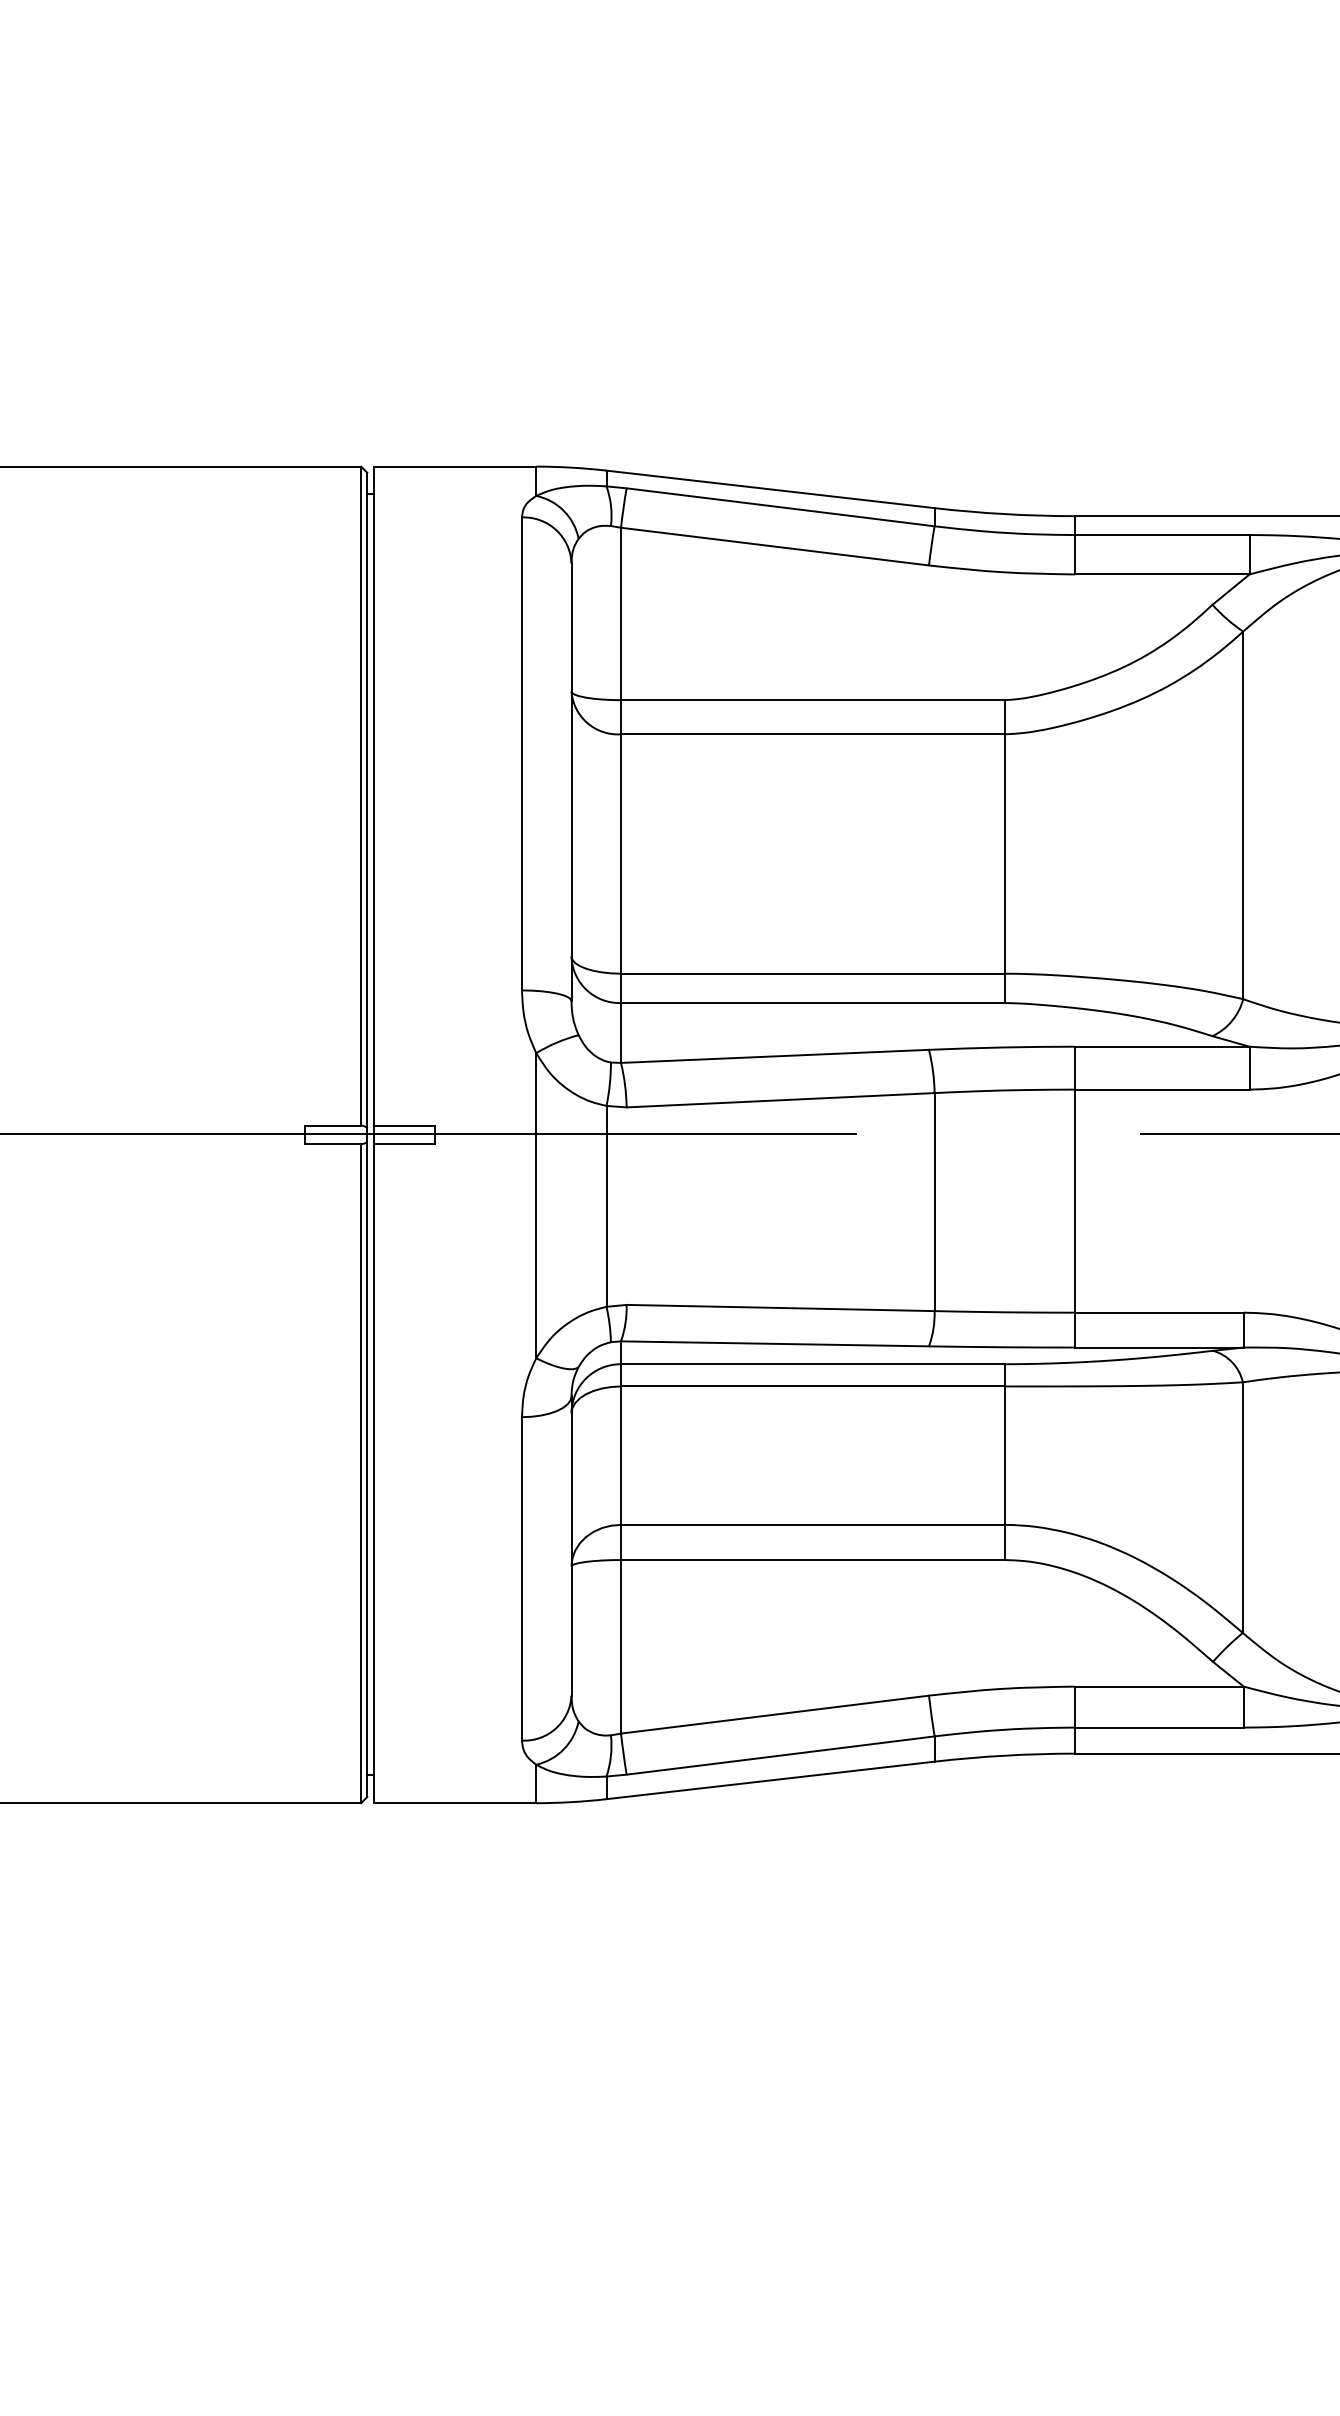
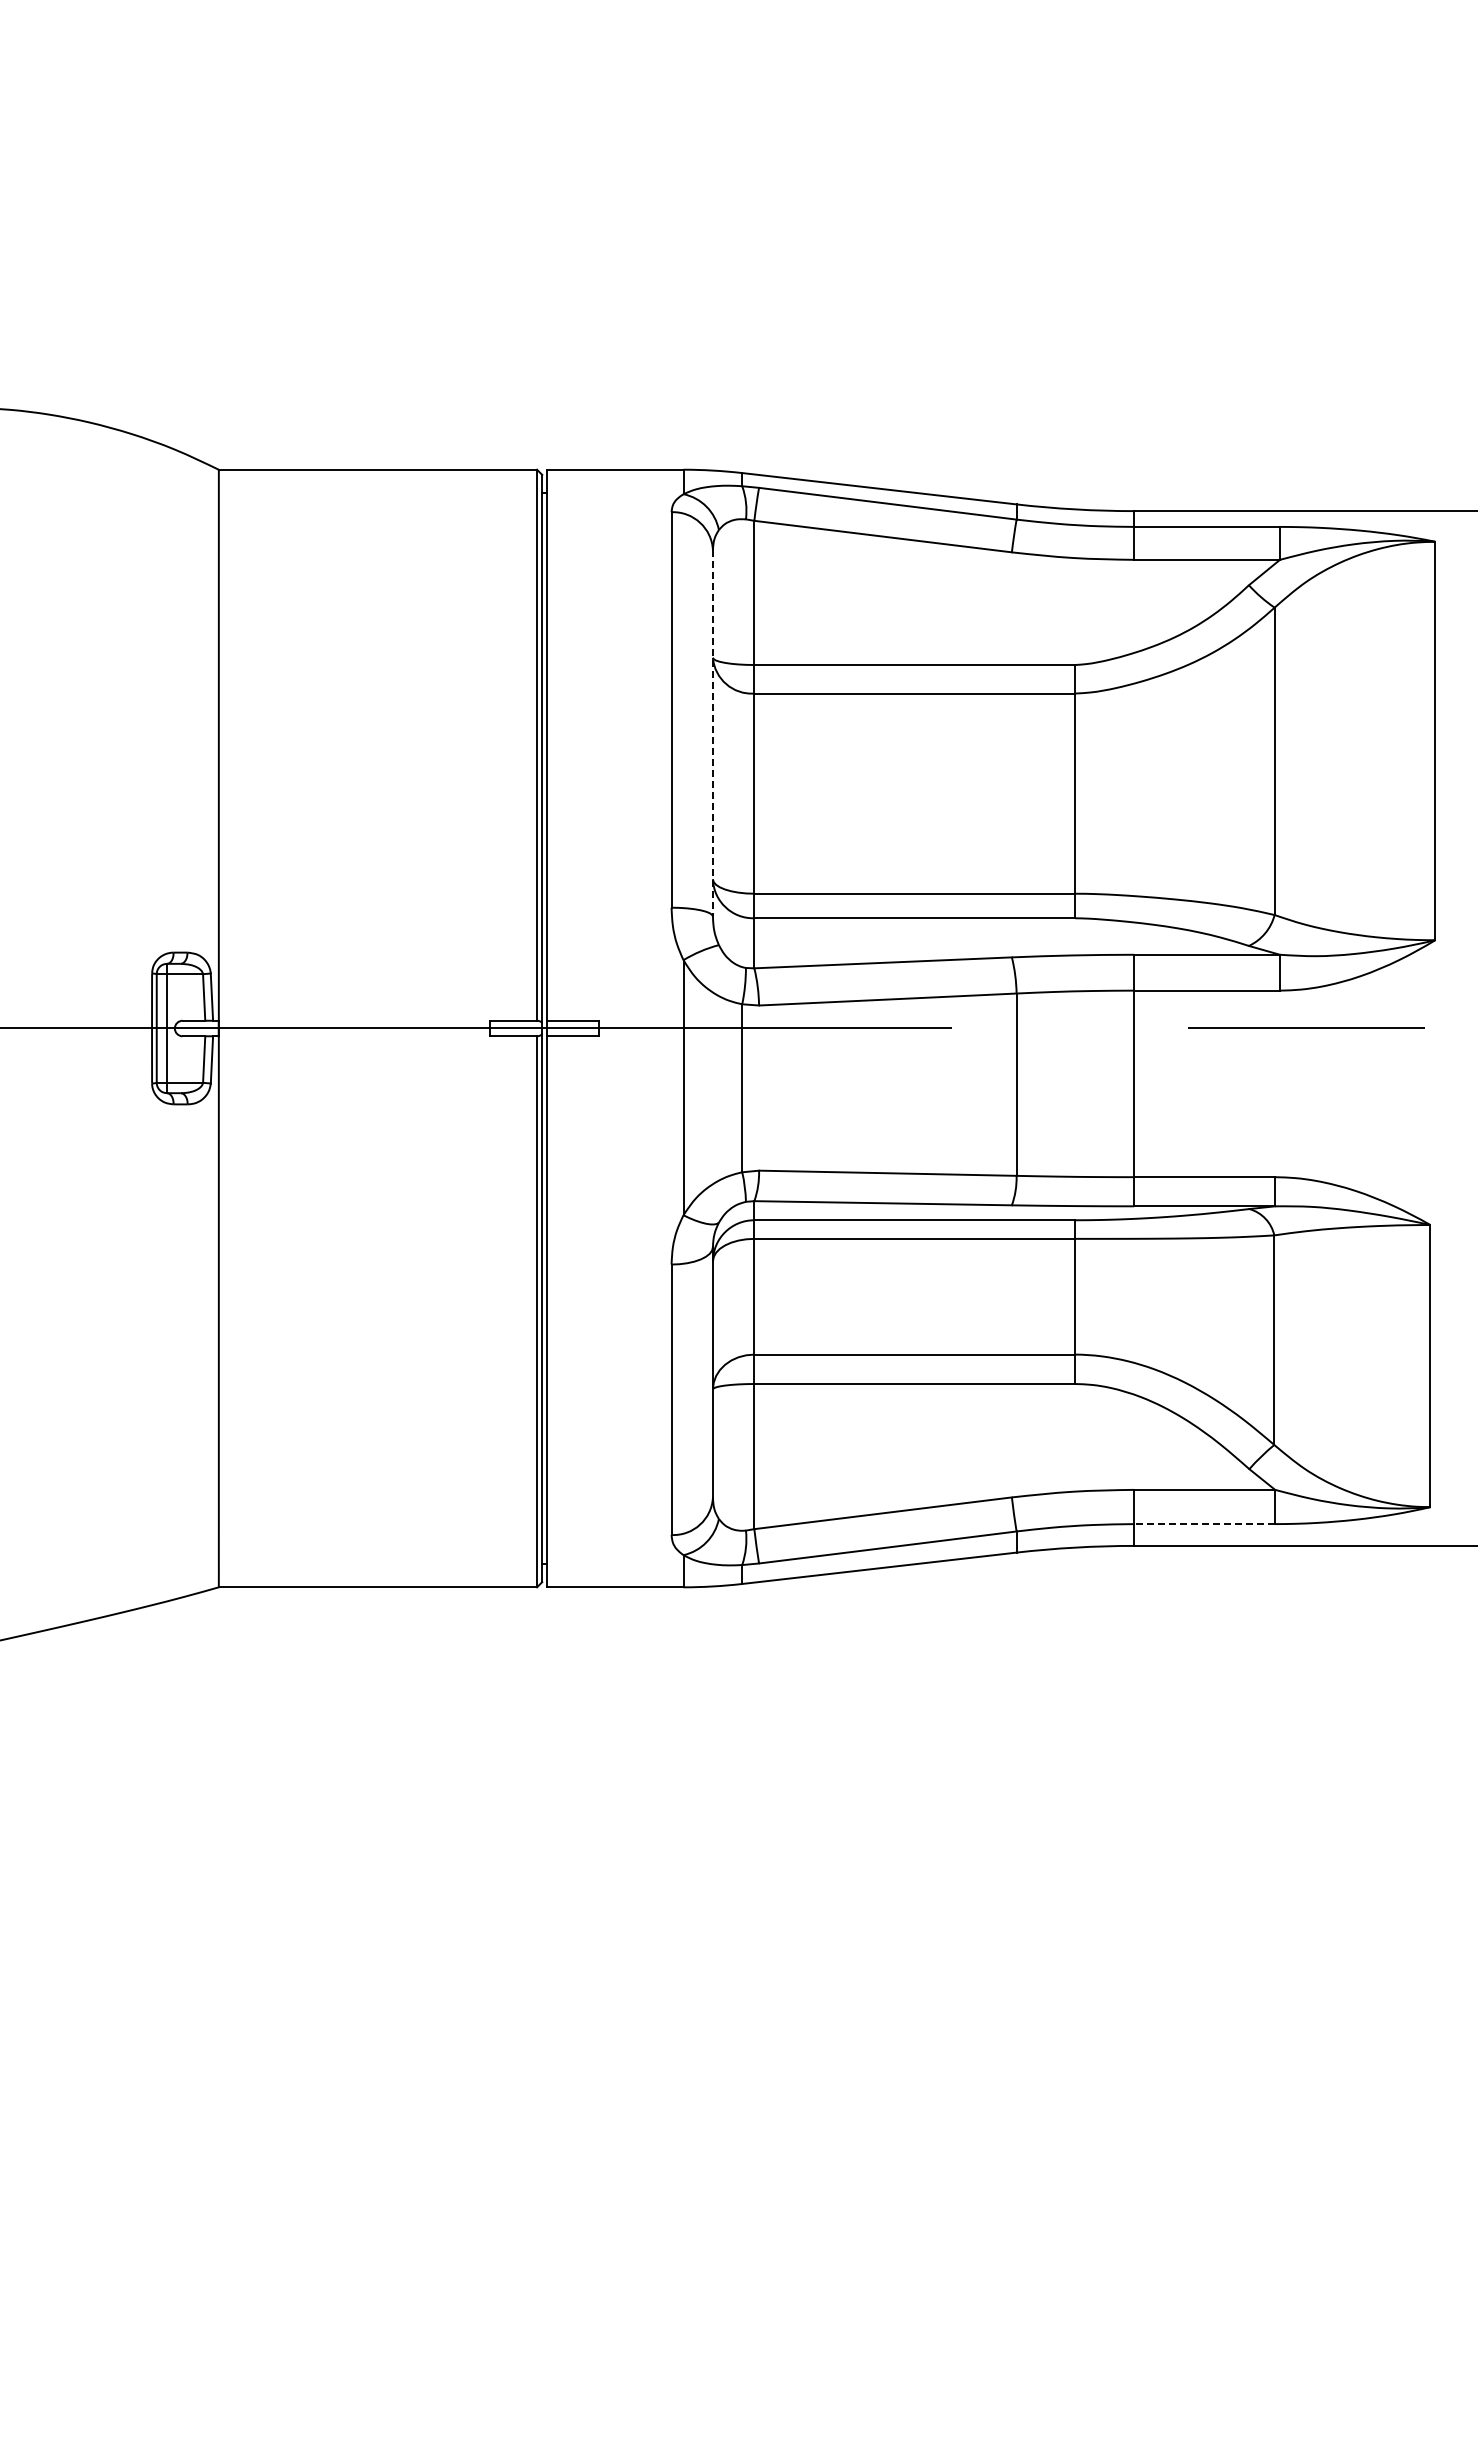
line: (570, 783) -> (712, 734), solid -> dashed
line: (1159, 1728) -> (1204, 1524), solid -> dashed

